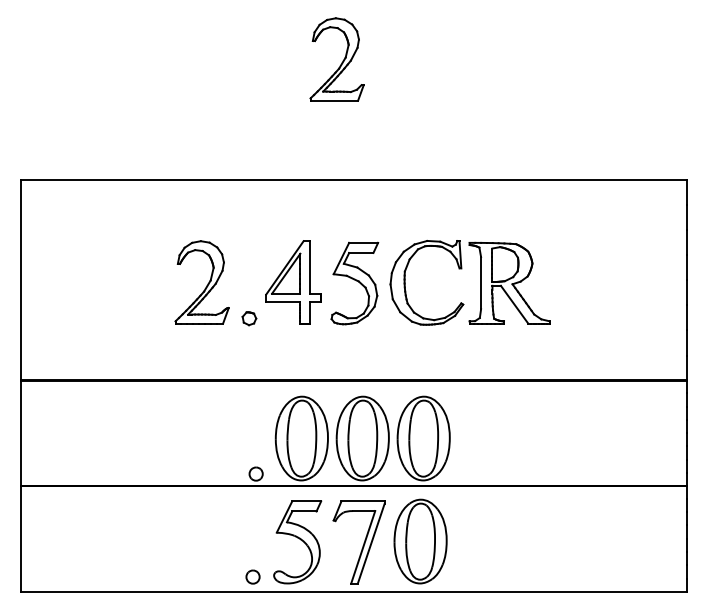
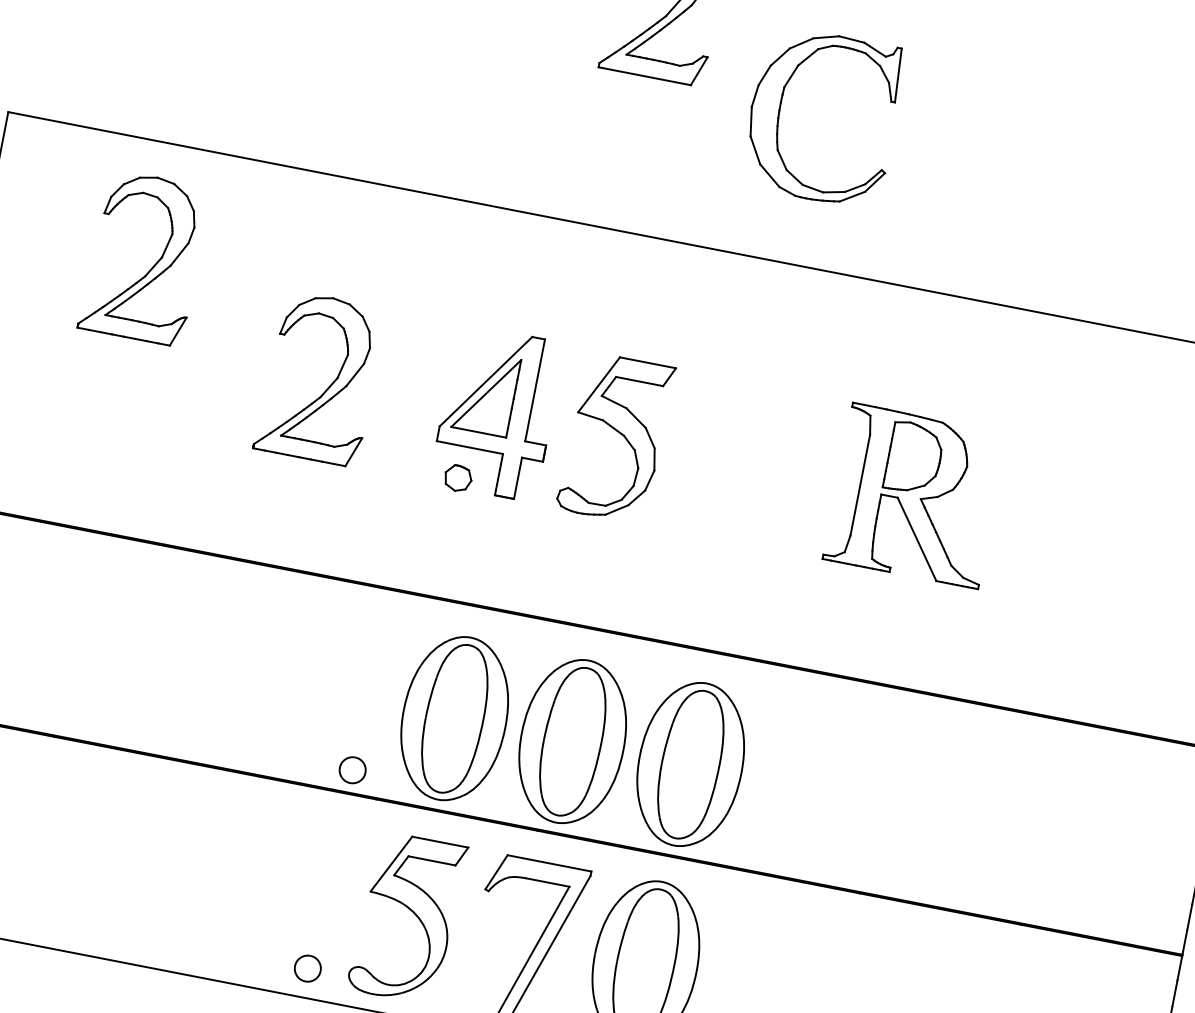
part: (102, 239) -> (143, 257), added
part: (405, 282) -> (781, 108), moved
part: (249, 318) -> (458, 478), moved

